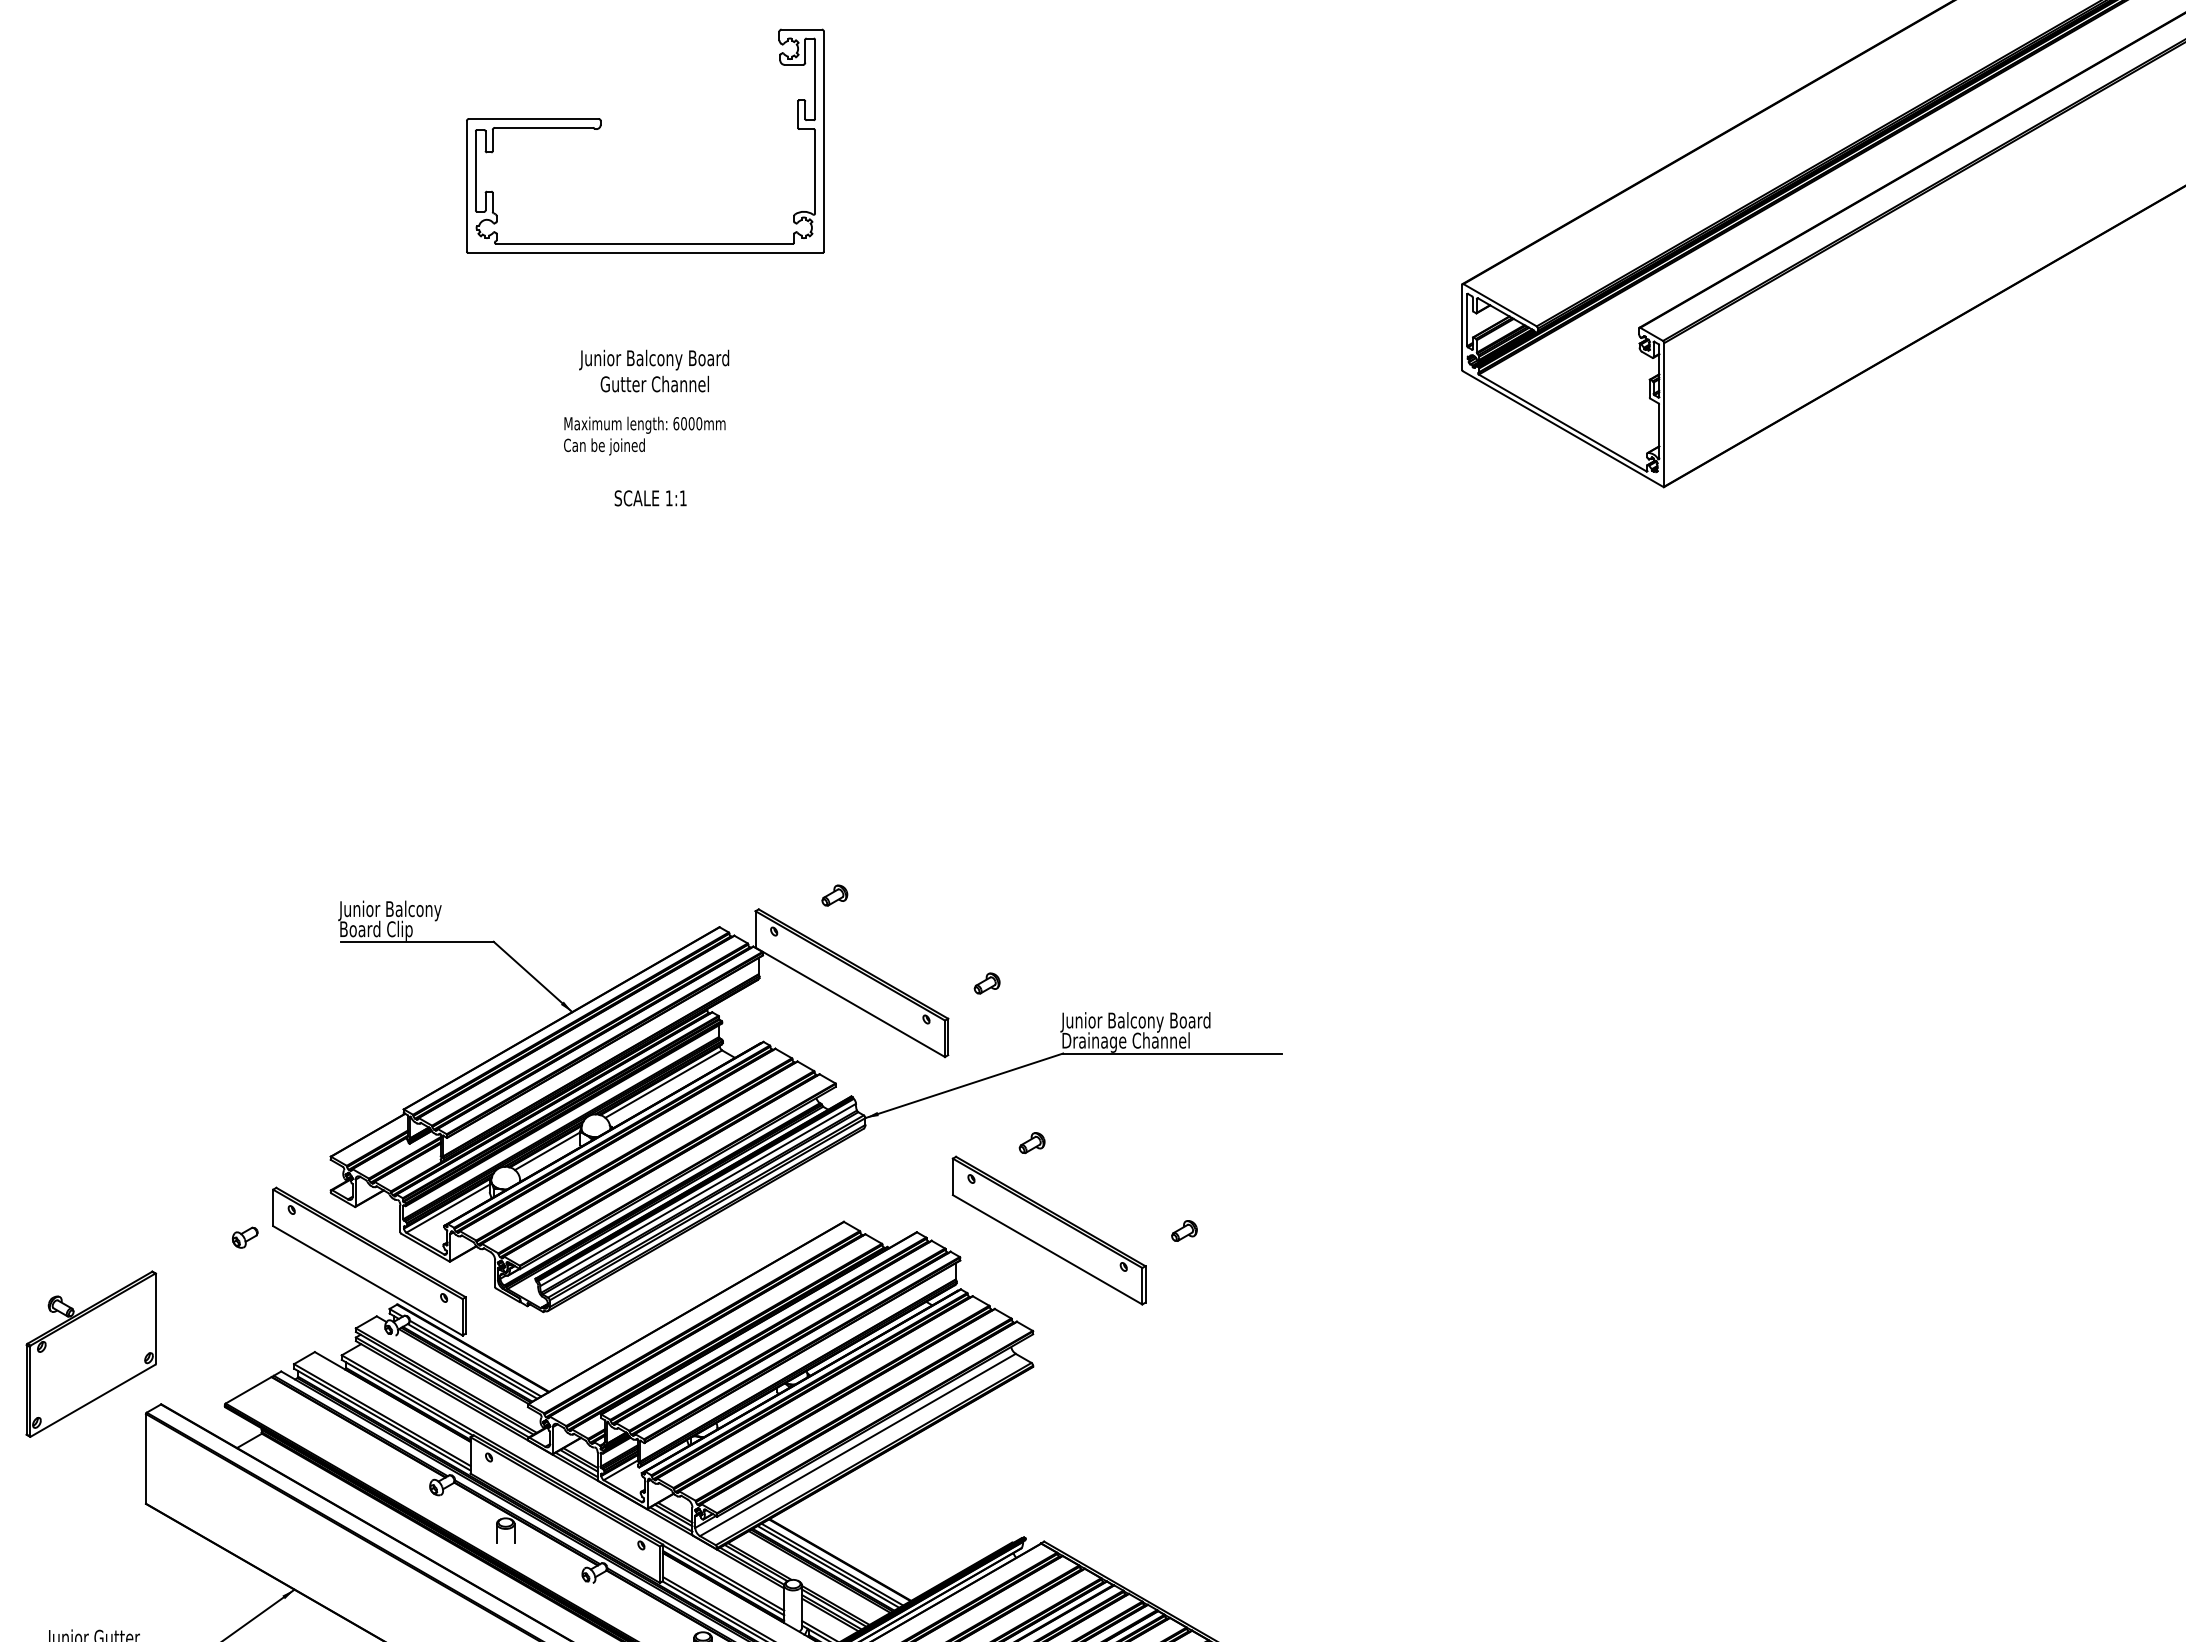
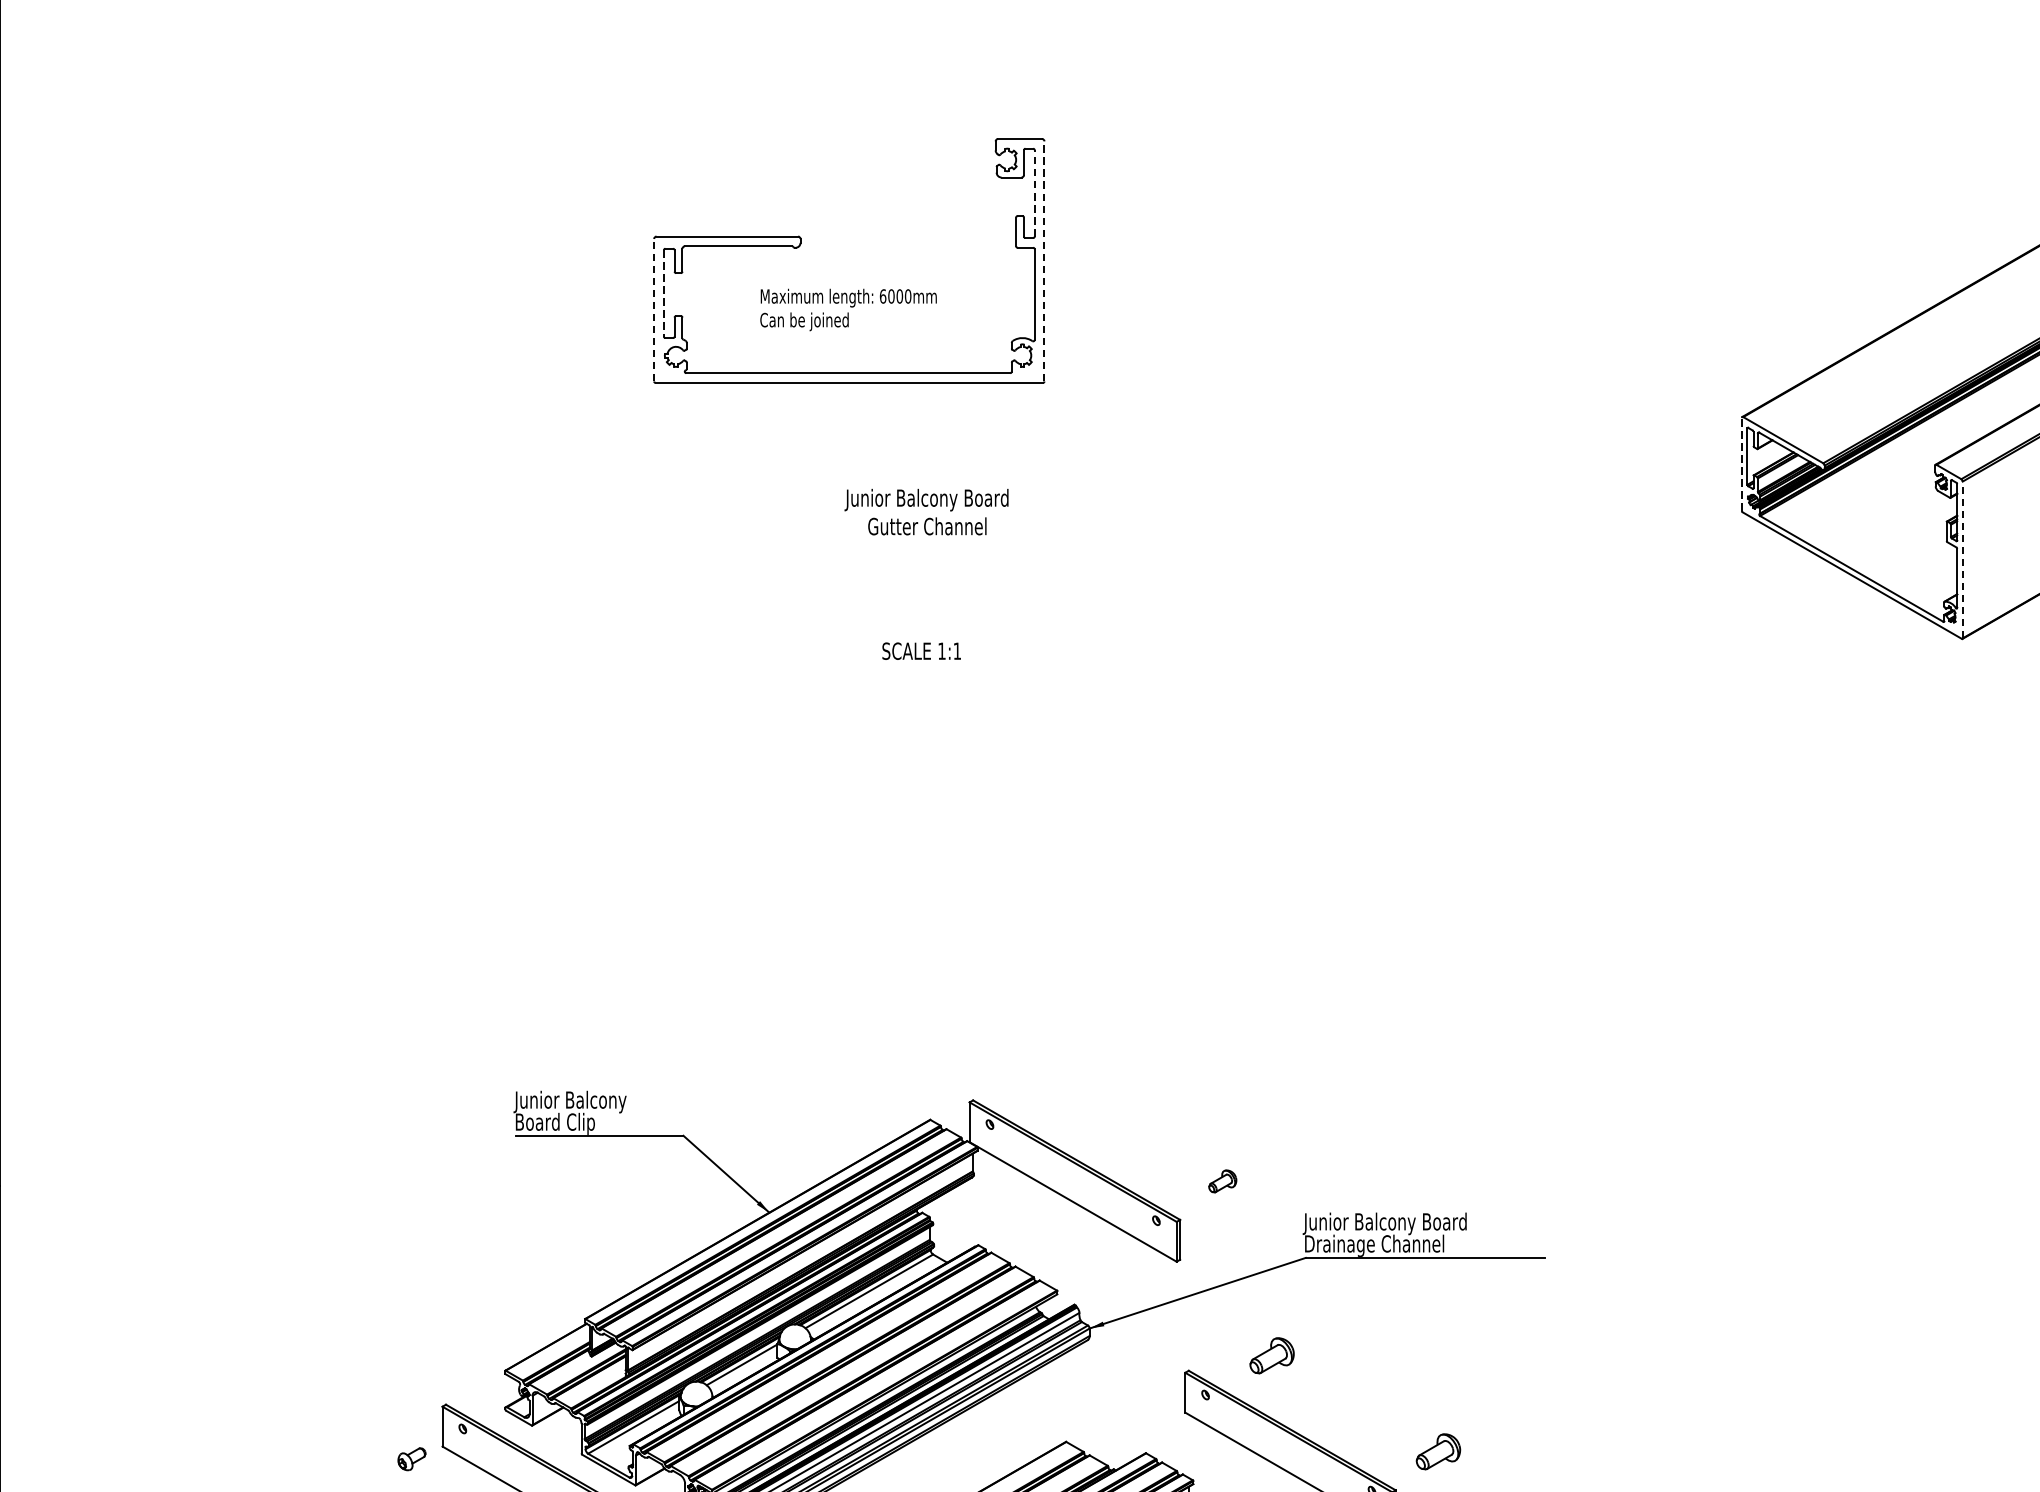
line: (815, 79) -> (1035, 193), solid -> dashed
line: (824, 141) -> (1044, 261), solid -> dashed
line: (475, 170) -> (663, 292), solid -> dashed
line: (466, 185) -> (653, 309), solid -> dashed
line: (1462, 327) -> (1742, 464), solid -> dashed
text: (654, 370) -> (926, 511), moved
line: (1664, 414) -> (1962, 559), solid -> dashed
text: (644, 435) -> (848, 309), moved
text: (650, 498) -> (921, 651), moved
part: (834, 895) -> (1055, 1085), removed
part: (1031, 1142) -> (1271, 1355), size x1.6
part: (1184, 1230) -> (1438, 1451), size x1.6

